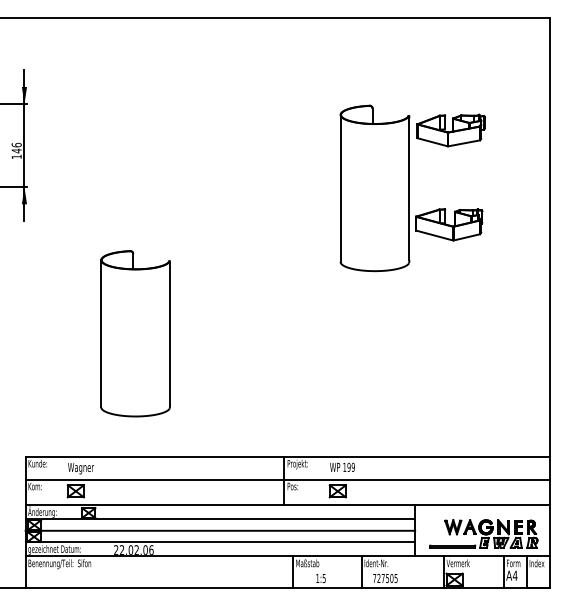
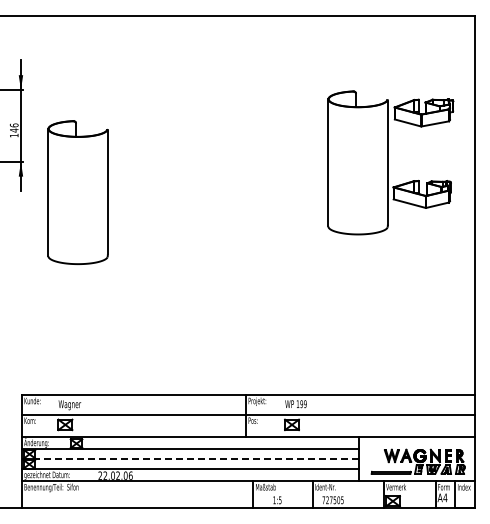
part: (412, 187) -> (390, 162), moved
part: (134, 333) -> (77, 192), moved
line: (219, 531) -> (189, 459), solid -> dashed

